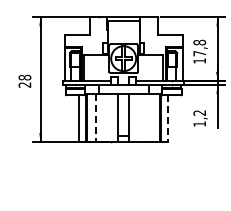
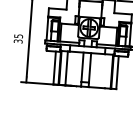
text: (24, 80) -> (18, 38), 28 -> 35
line: (96, 118) -> (66, 68), dashed -> solid
line: (168, 119) -> (117, 73), dashed -> solid

